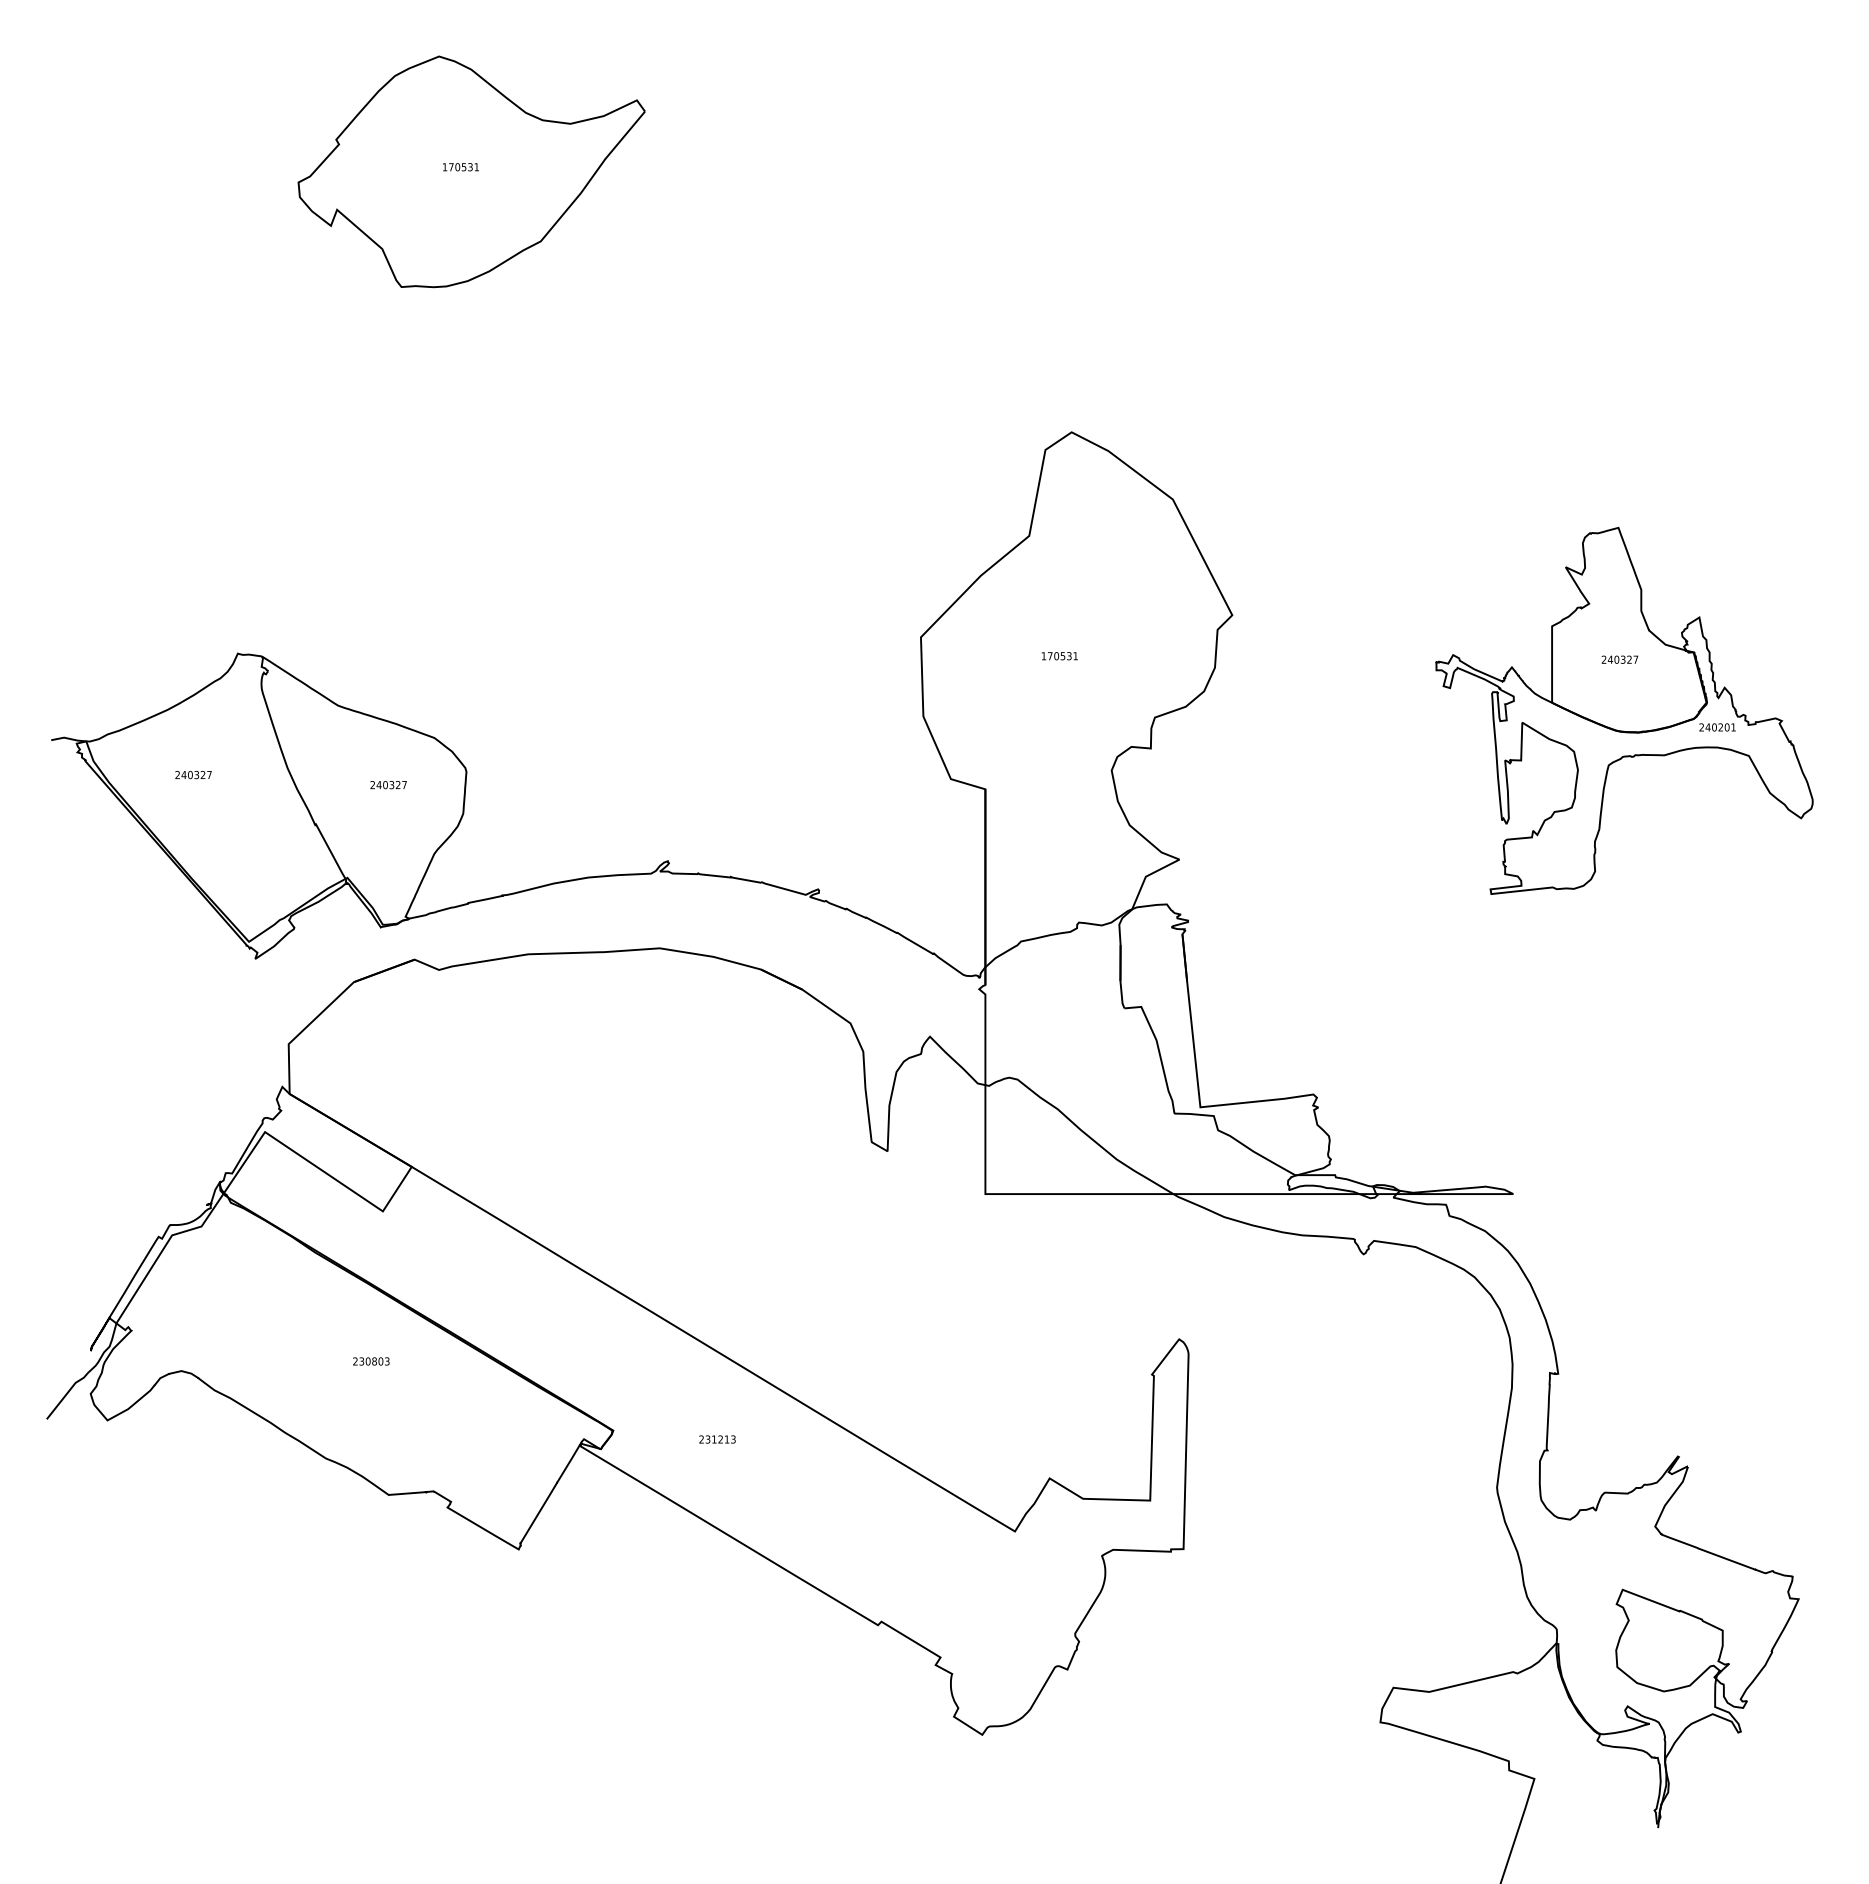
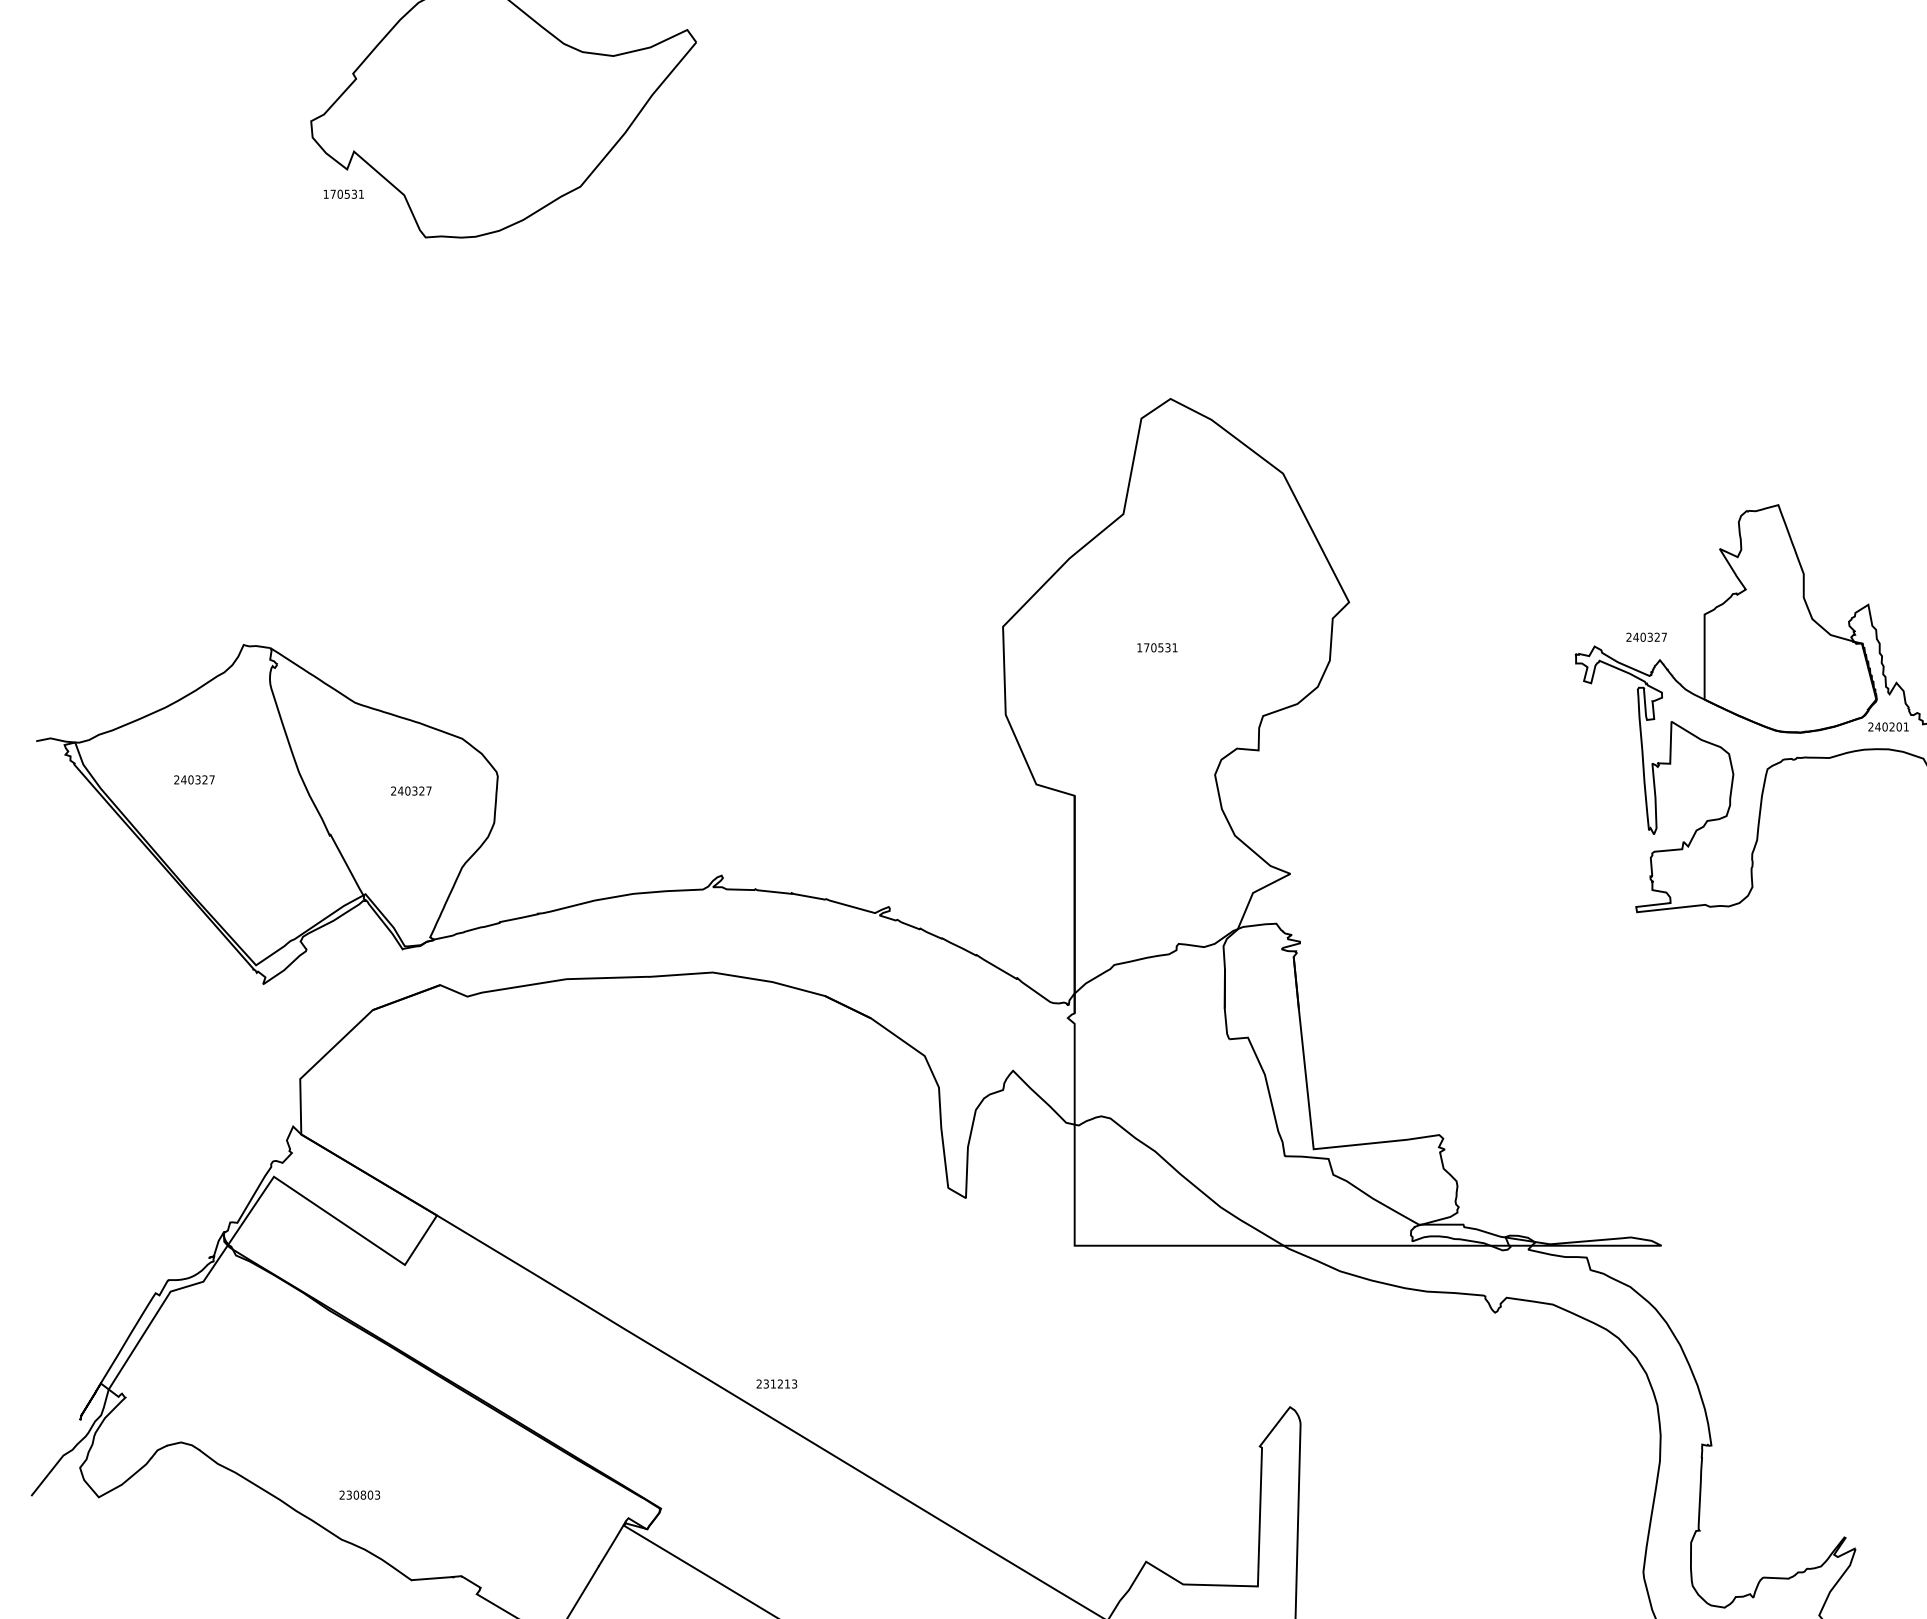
text: (460, 167) -> (343, 194), moved
text: (1619, 659) -> (1646, 637), moved
text: (371, 1361) -> (360, 1495), moved
text: (717, 1439) -> (776, 1384), moved

